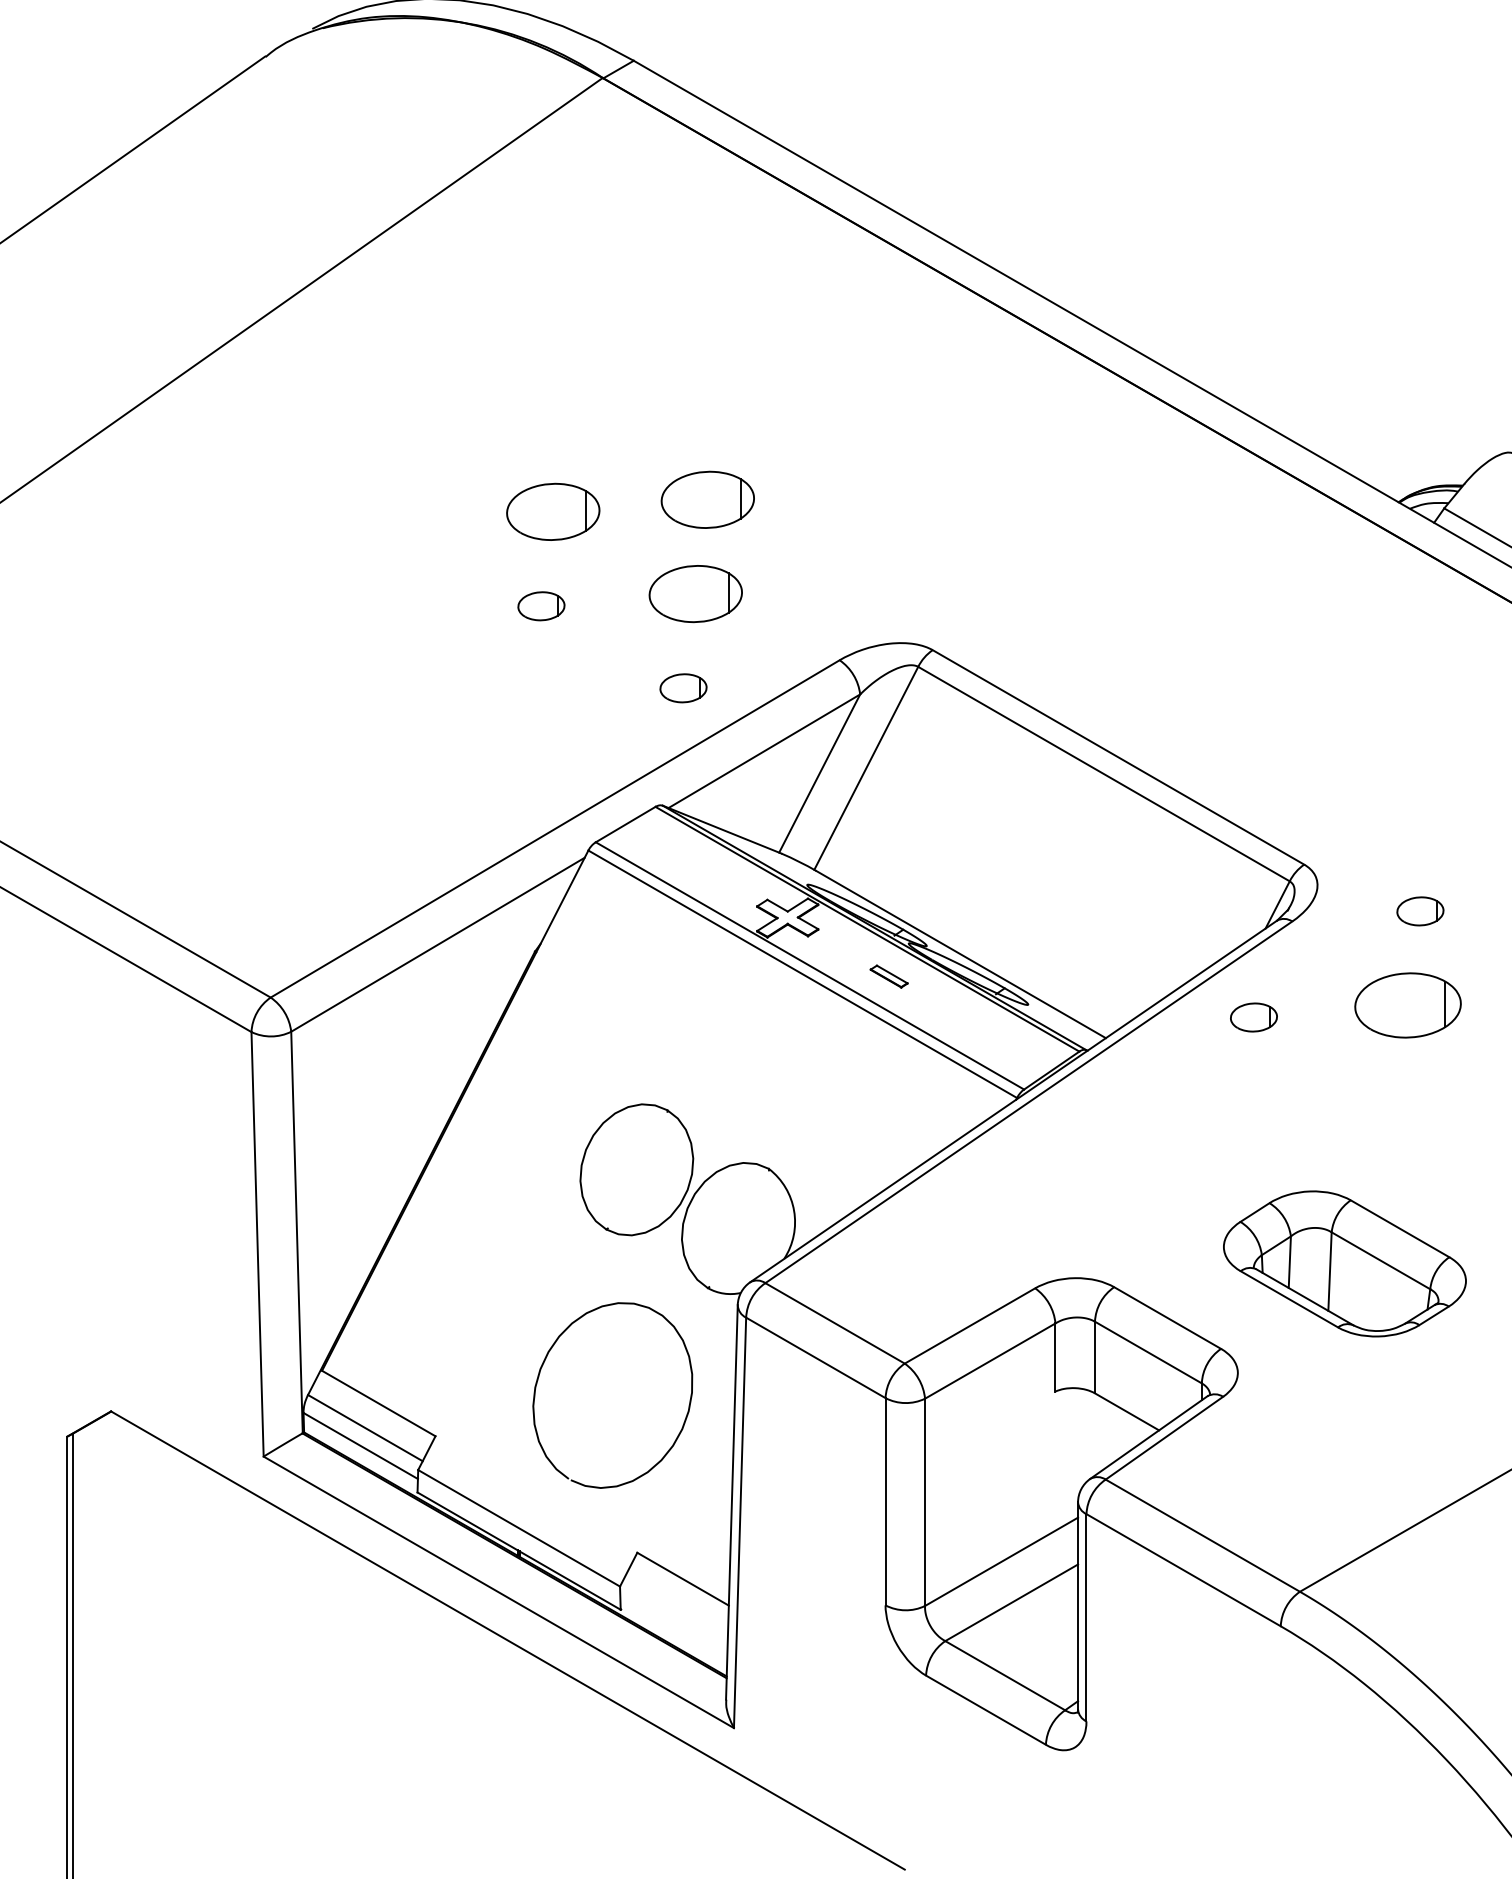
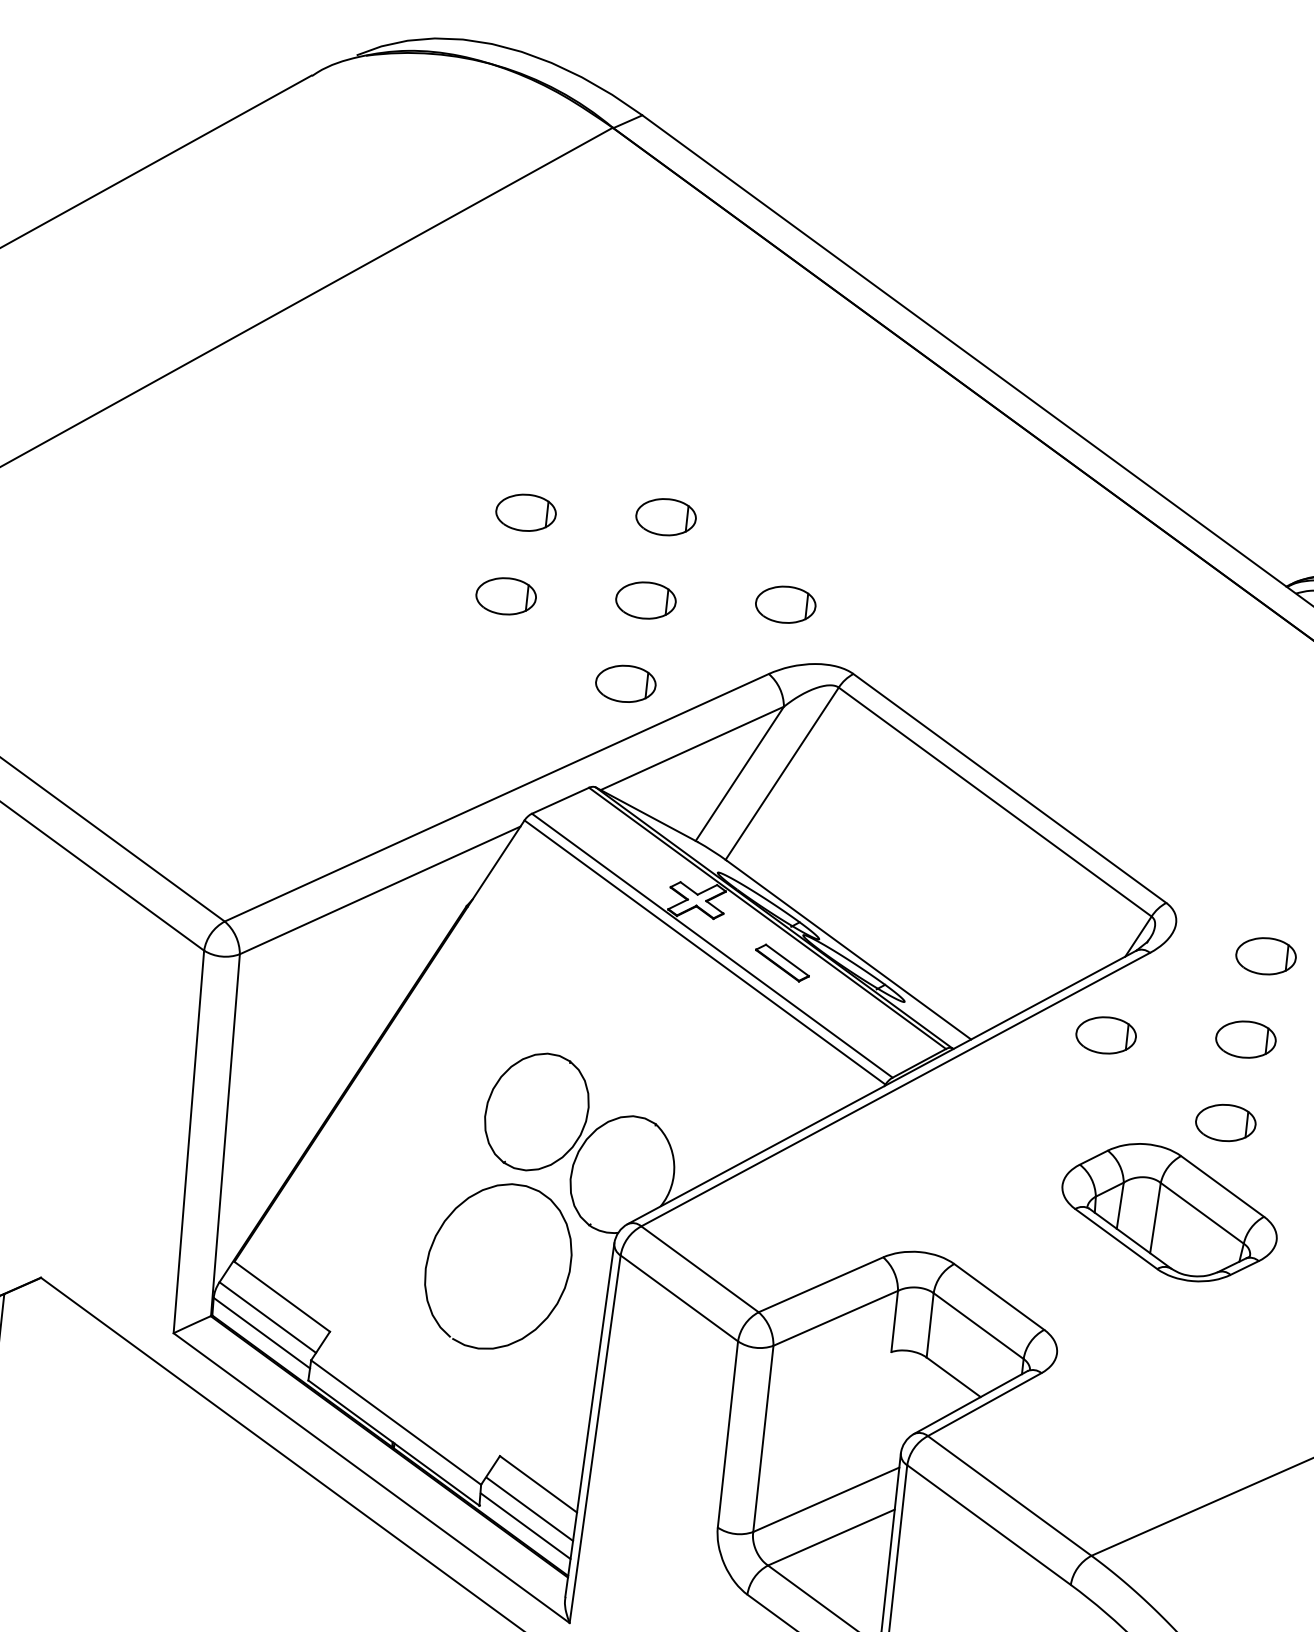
part: (707, 500) -> (665, 517), size x0.71
part: (553, 511) -> (526, 512), size x0.71
part: (849, 582) -> (785, 605), added
part: (695, 594) -> (645, 600), size x0.71
part: (541, 606) -> (506, 596), size x1.43
part: (683, 688) -> (625, 684), size x1.43
part: (1420, 911) -> (1266, 956), size x1.43
part: (888, 976) -> (781, 962), size x1.67
part: (1408, 1005) -> (1246, 1039), size x0.62
part: (1253, 1017) -> (1105, 1035), size x1.43
part: (1395, 1099) -> (1225, 1122), added
part: (1344, 1263) -> (1169, 1212), moved
curve: (545, 1361) -> (441, 1229), moved
line: (676, 1607) -> (529, 1509), added
line: (673, 1626) -> (525, 1525), added

